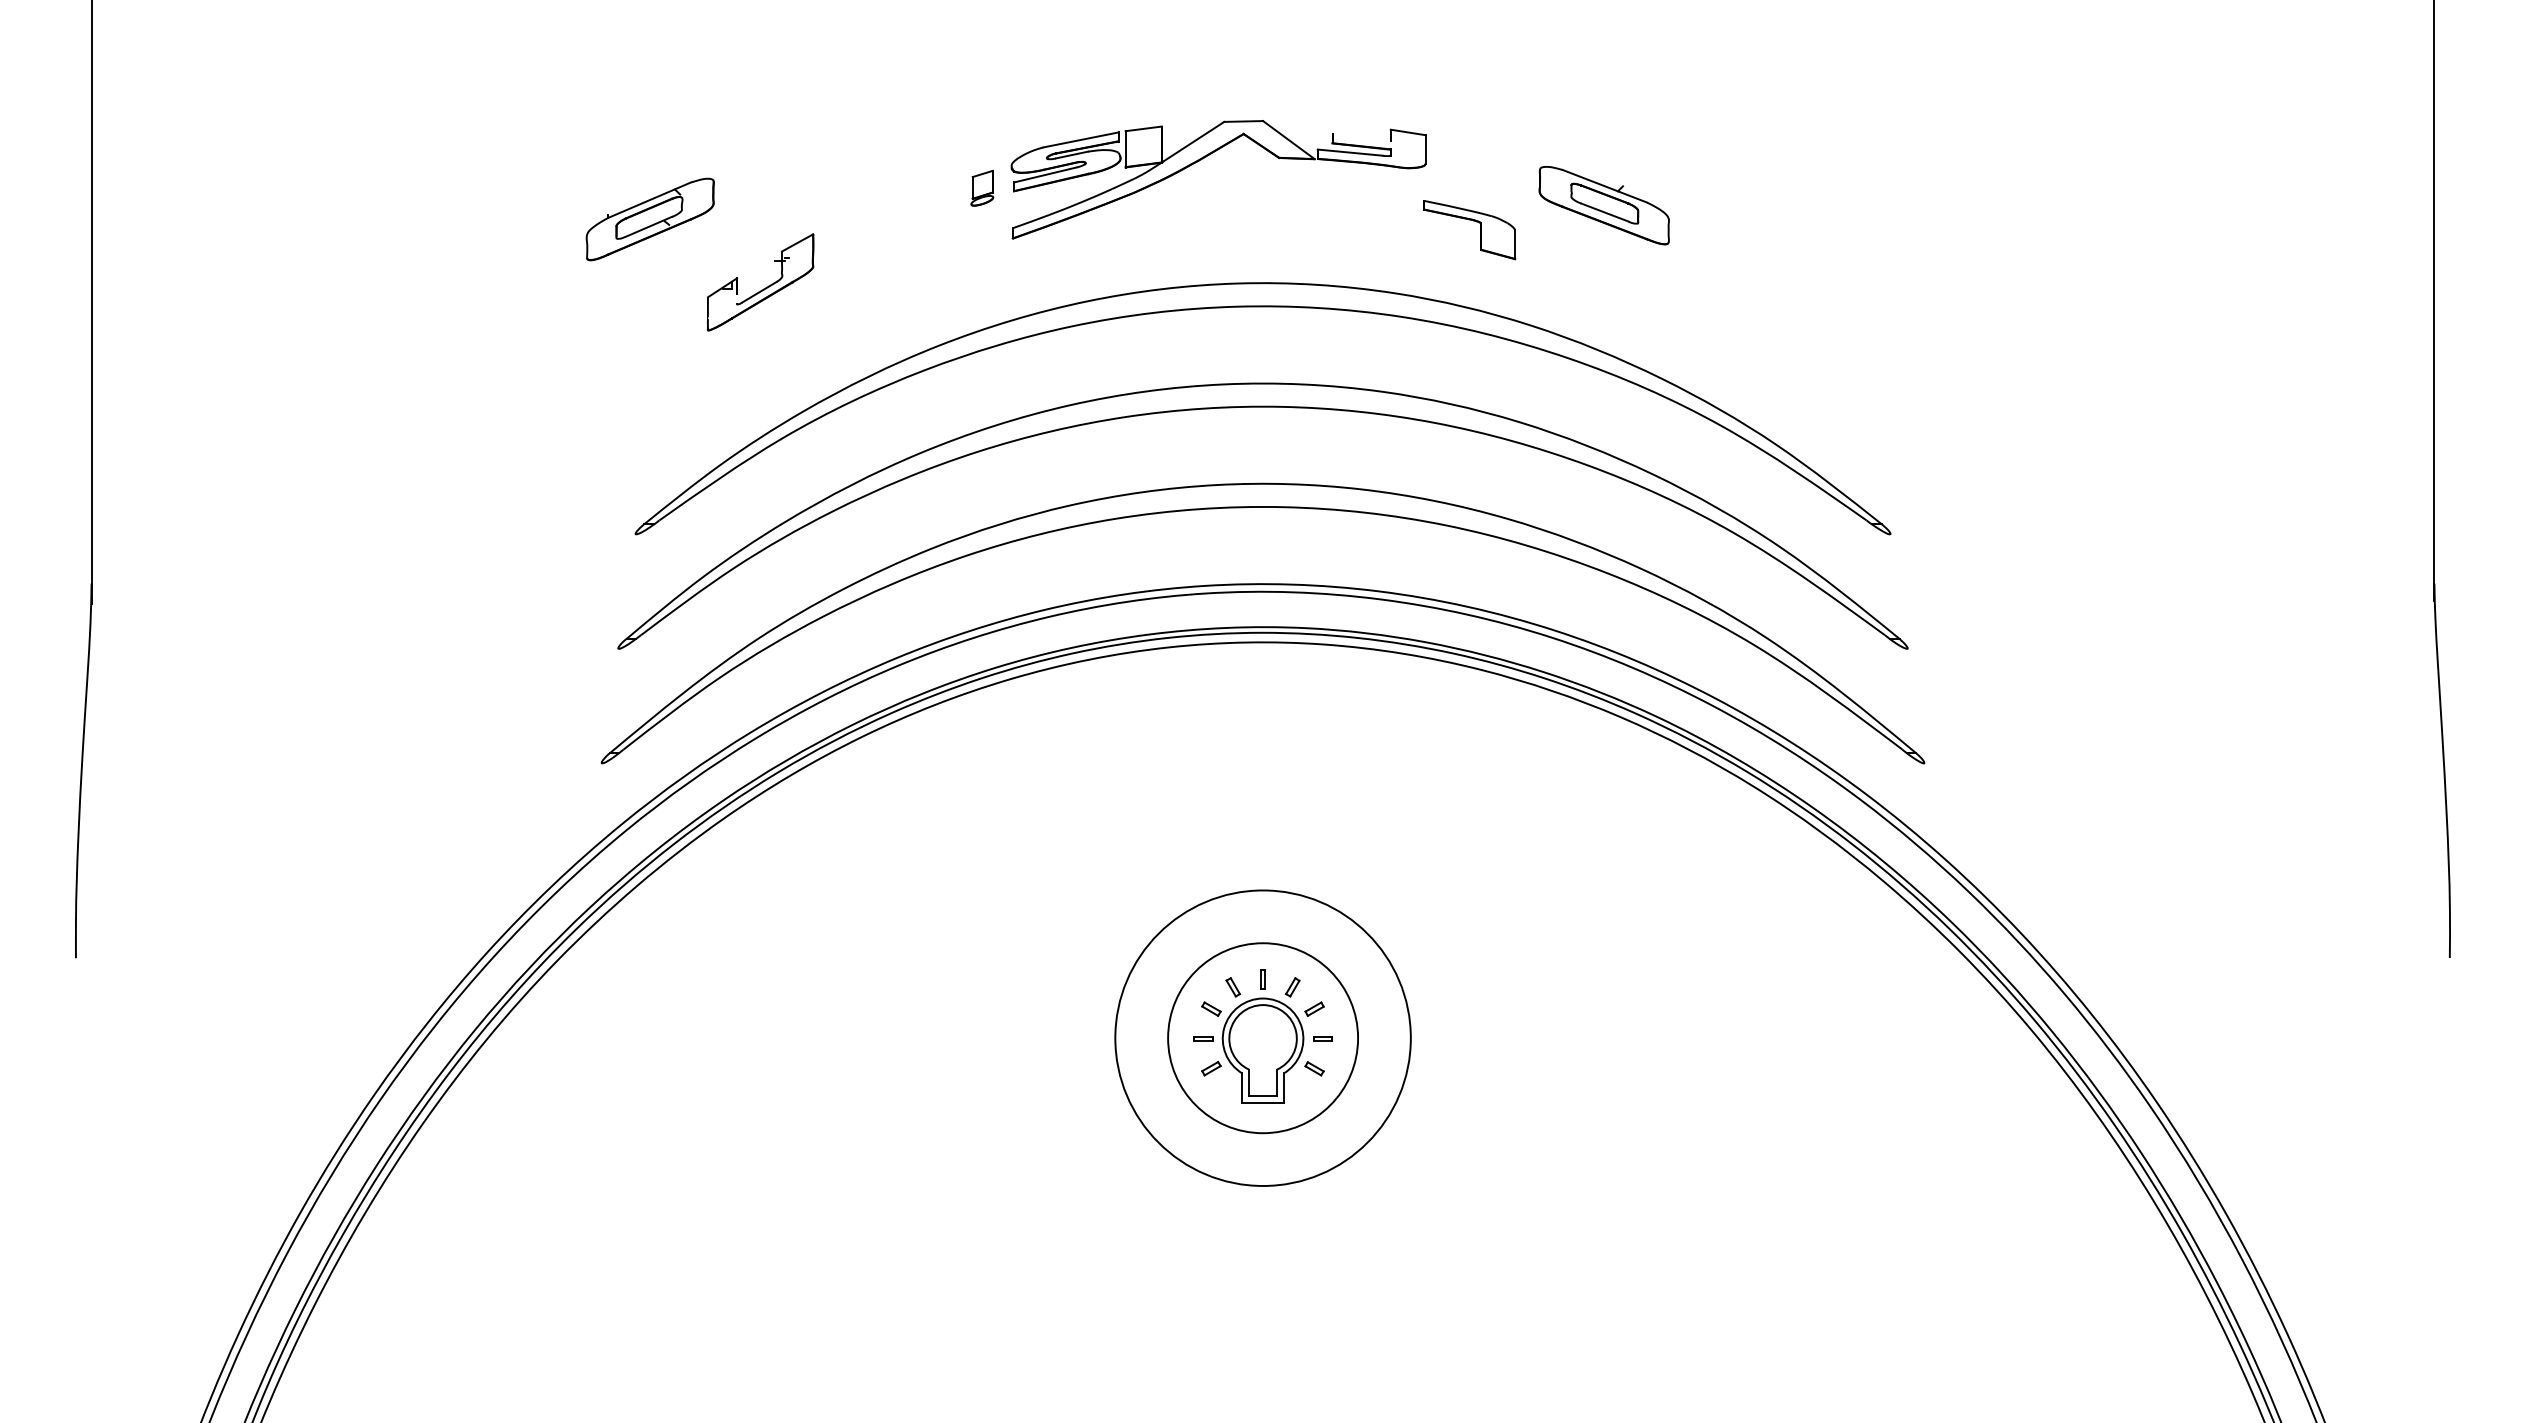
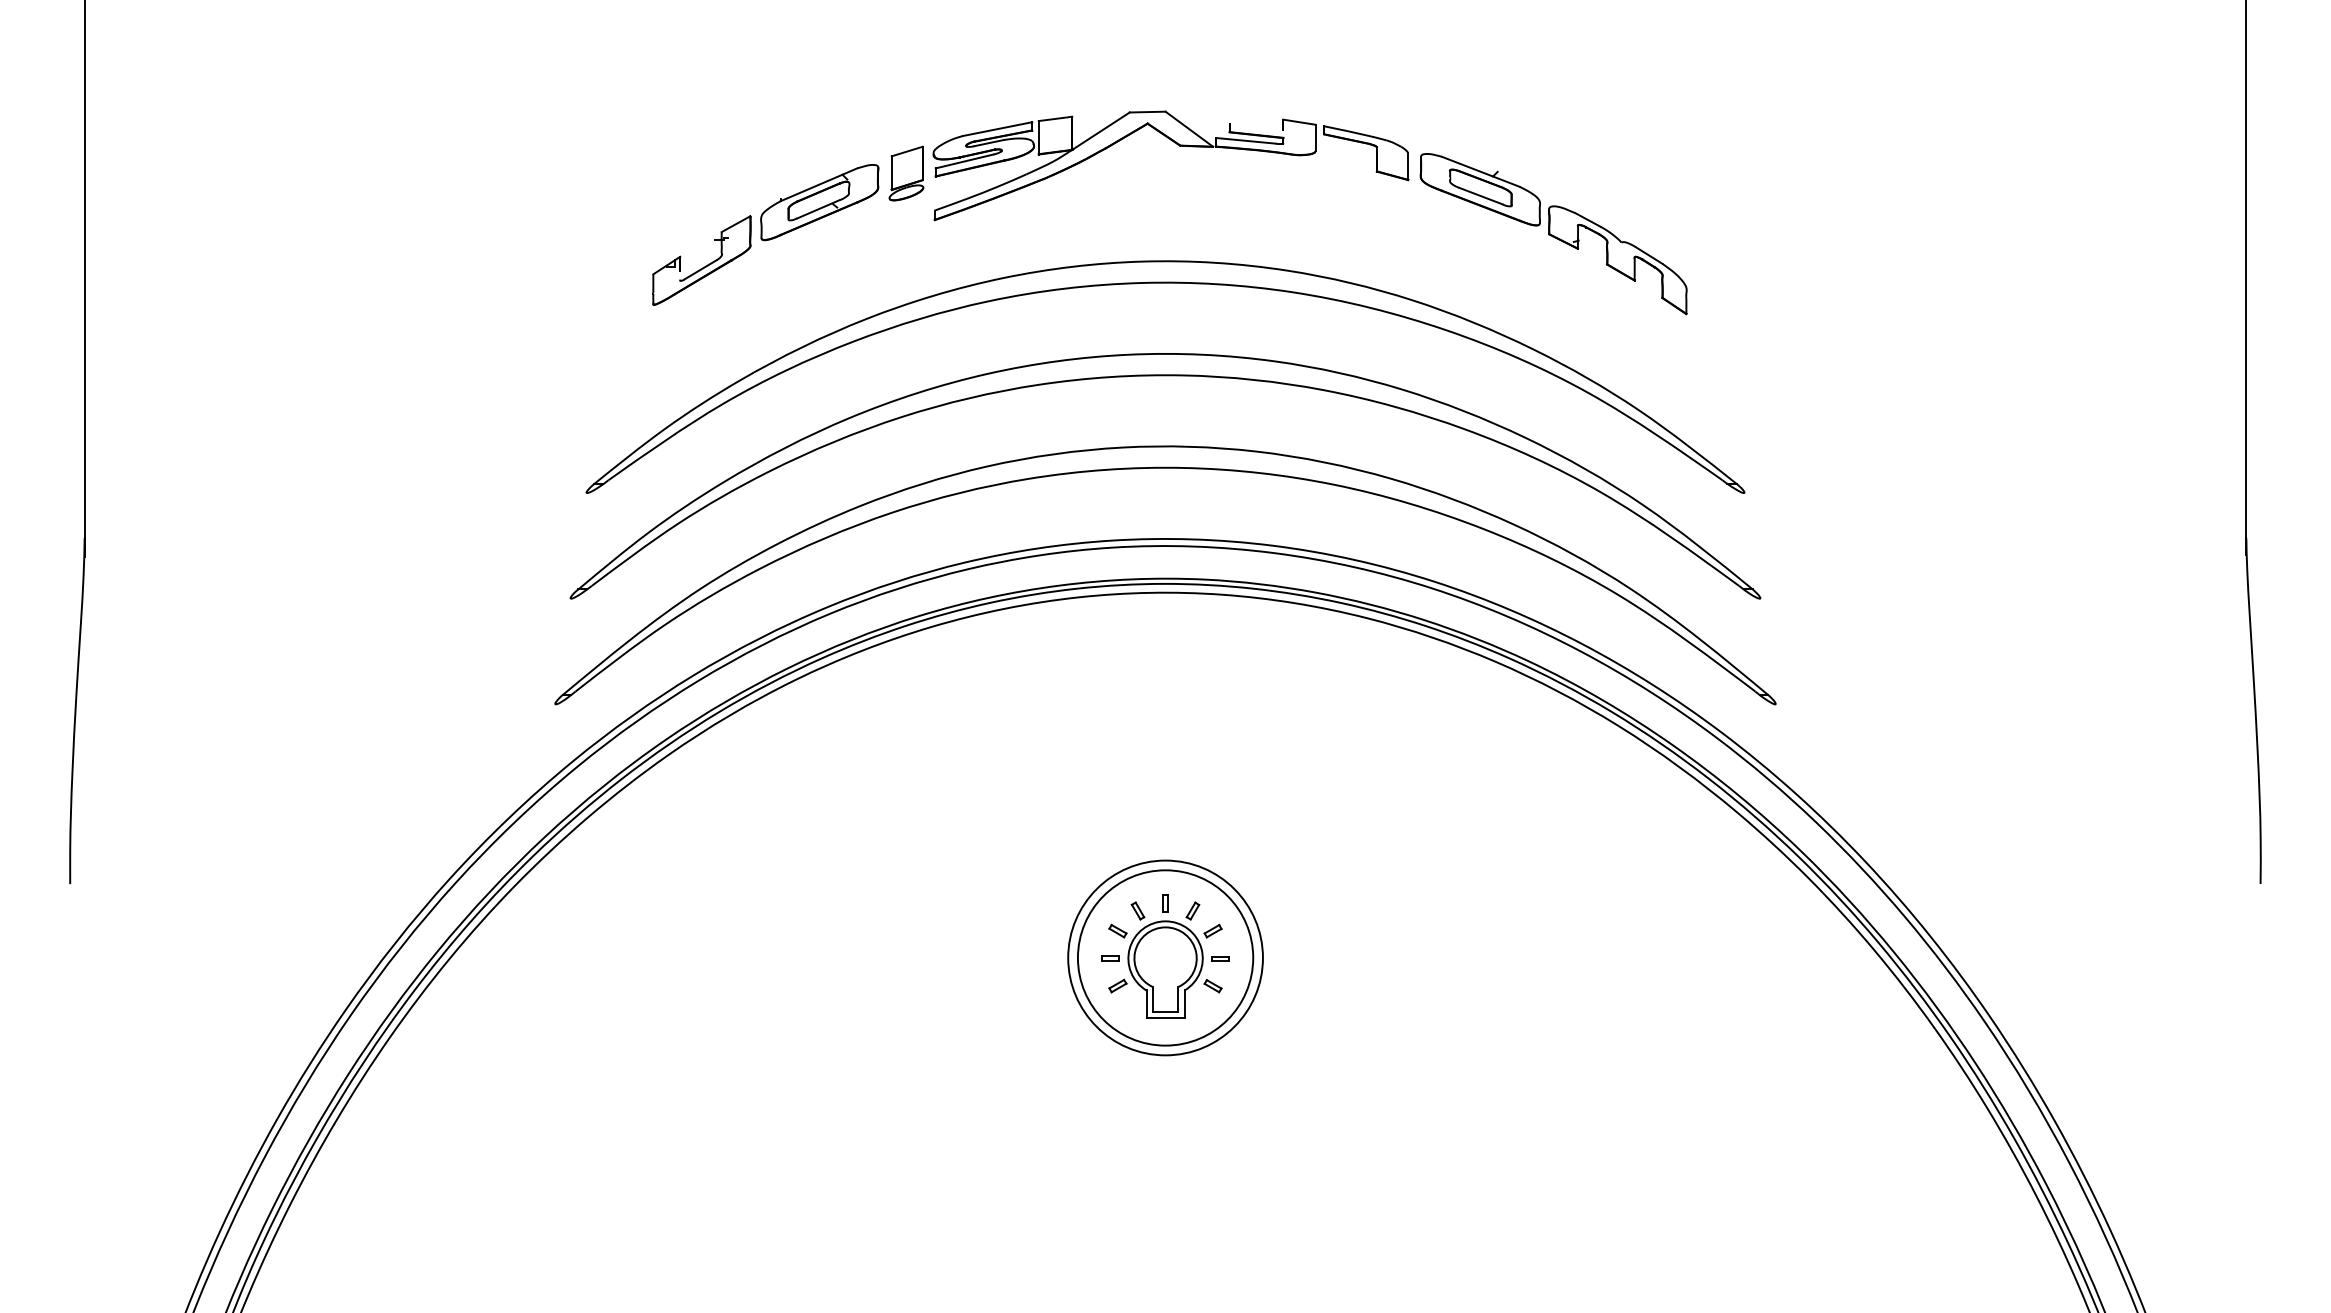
part: (982, 188) -> (906, 173), size x1.67
part: (649, 219) -> (819, 202), moved
part: (1473, 221) -> (1369, 145), moved
part: (1752, 281) -> (1617, 259), added
circle: (1262, 1037) -> (1165, 957), size x0.71

